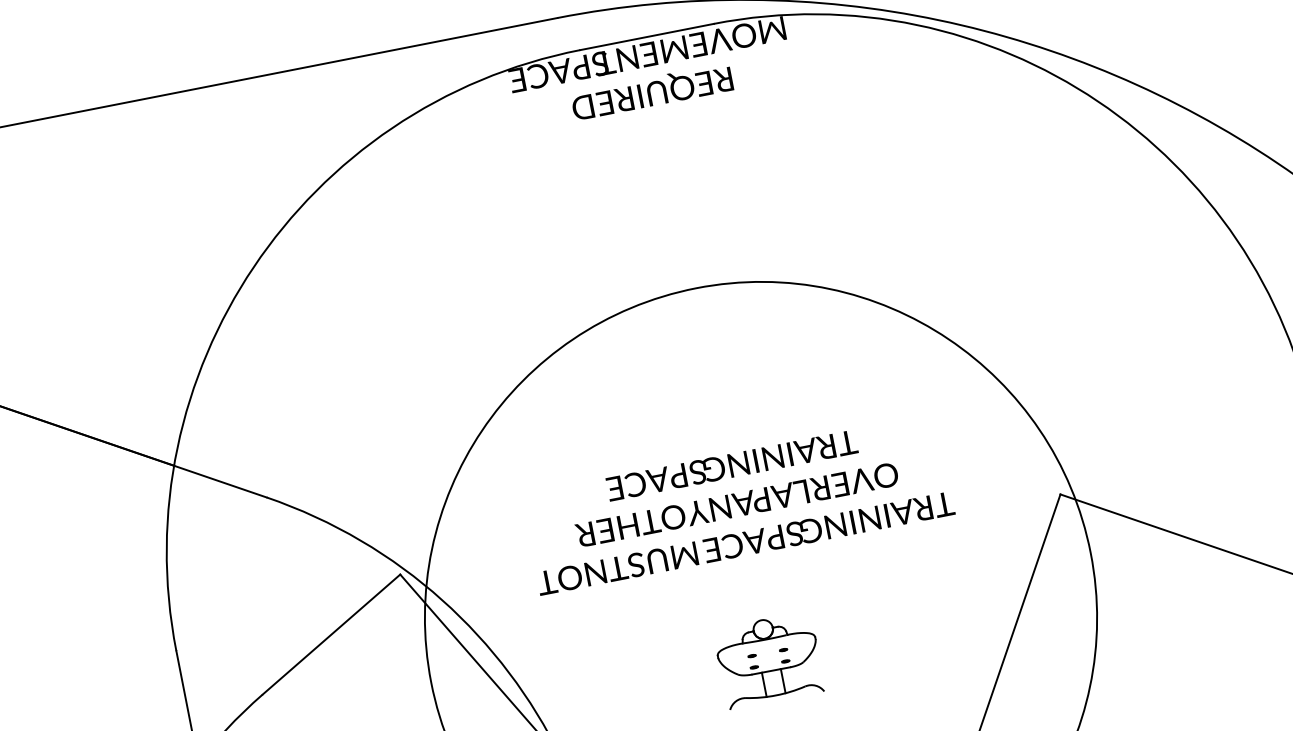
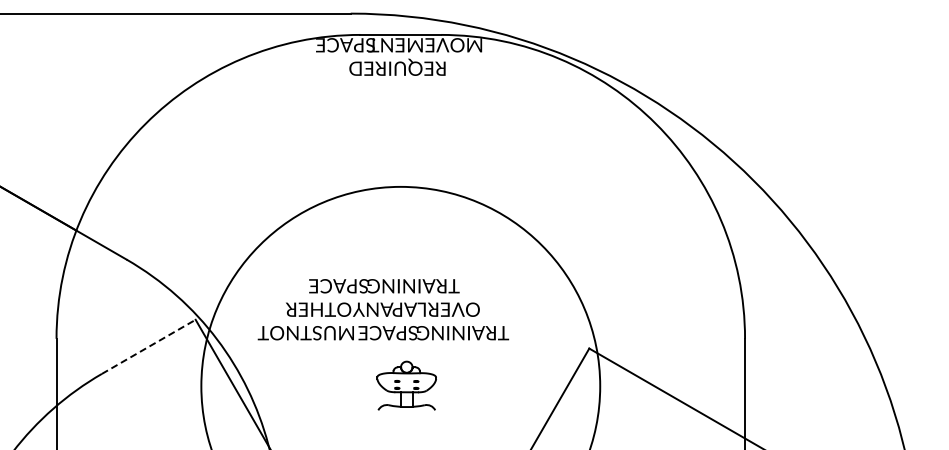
text: (738, 504) -> (383, 309), moved
line: (332, 633) -> (149, 346), solid -> dashed
part: (768, 659) -> (406, 385), moved

